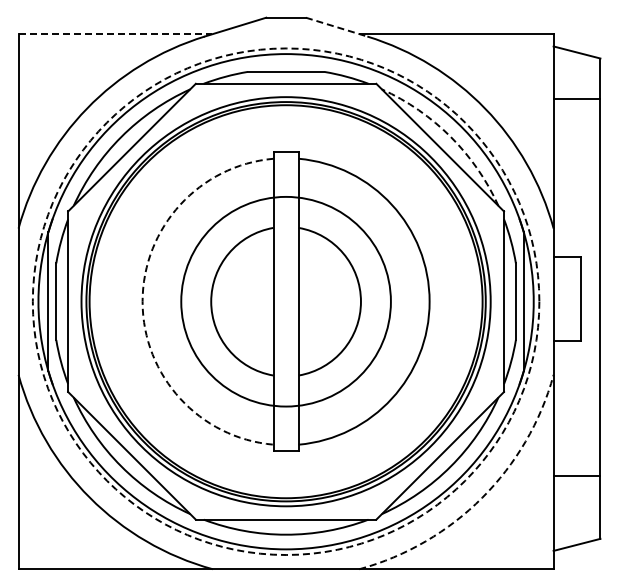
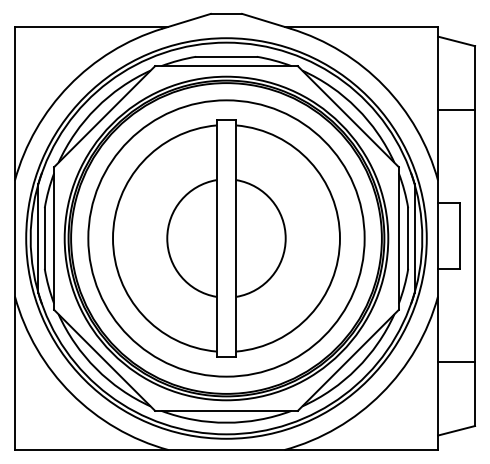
line: (337, 27) -> (267, 21), dashed -> solid
line: (115, 34) -> (91, 27), dashed -> solid
line: (576, 99) -> (456, 110), moved
arc: (450, 136) -> (356, 107), dashed -> solid
arc: (142, 301) -> (112, 238), dashed -> solid
circle: (285, 301) -> (226, 238), dashed -> solid
circle: (285, 301) -> (226, 238), size x1.67
line: (576, 476) -> (456, 362), moved
arc: (482, 497) -> (381, 393), dashed -> solid

